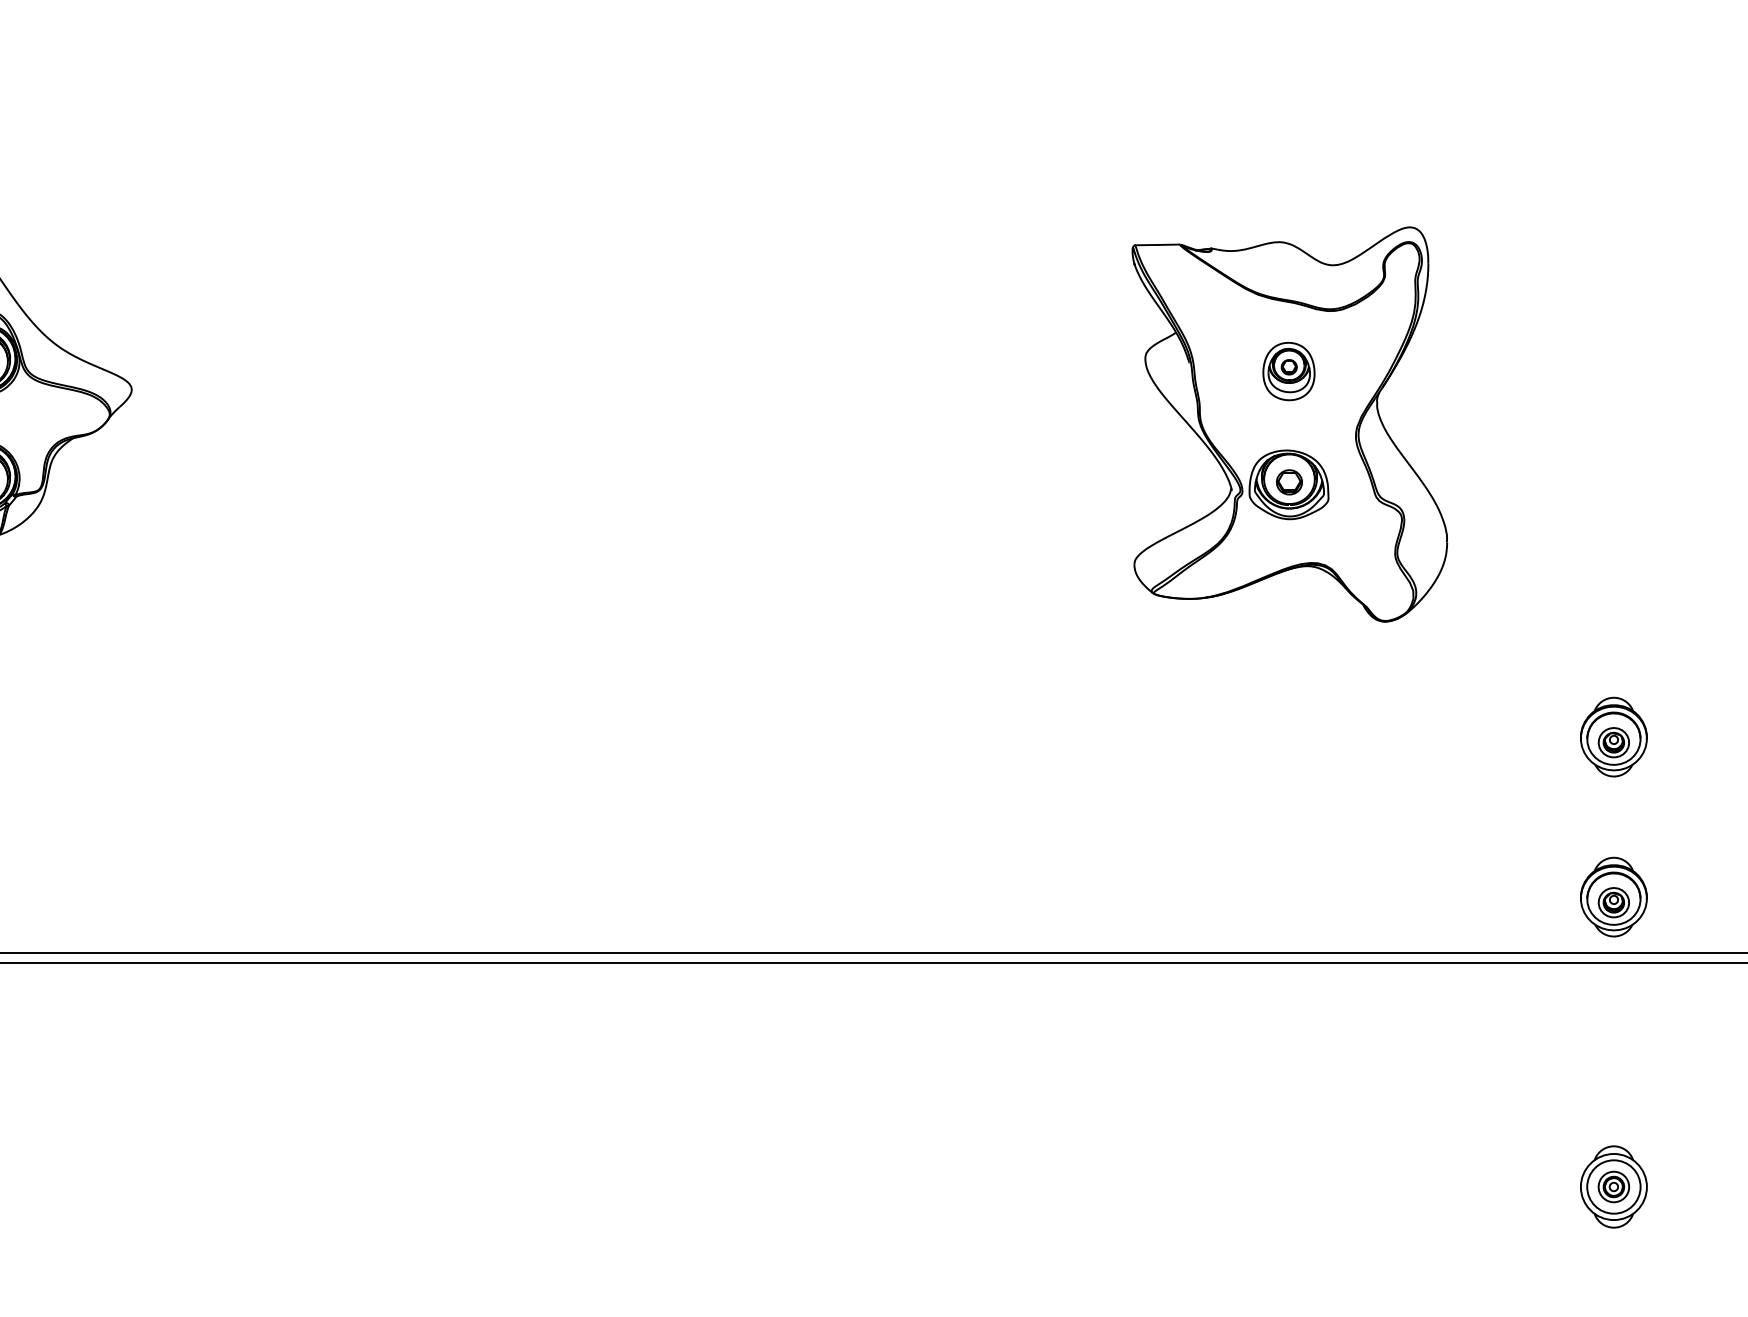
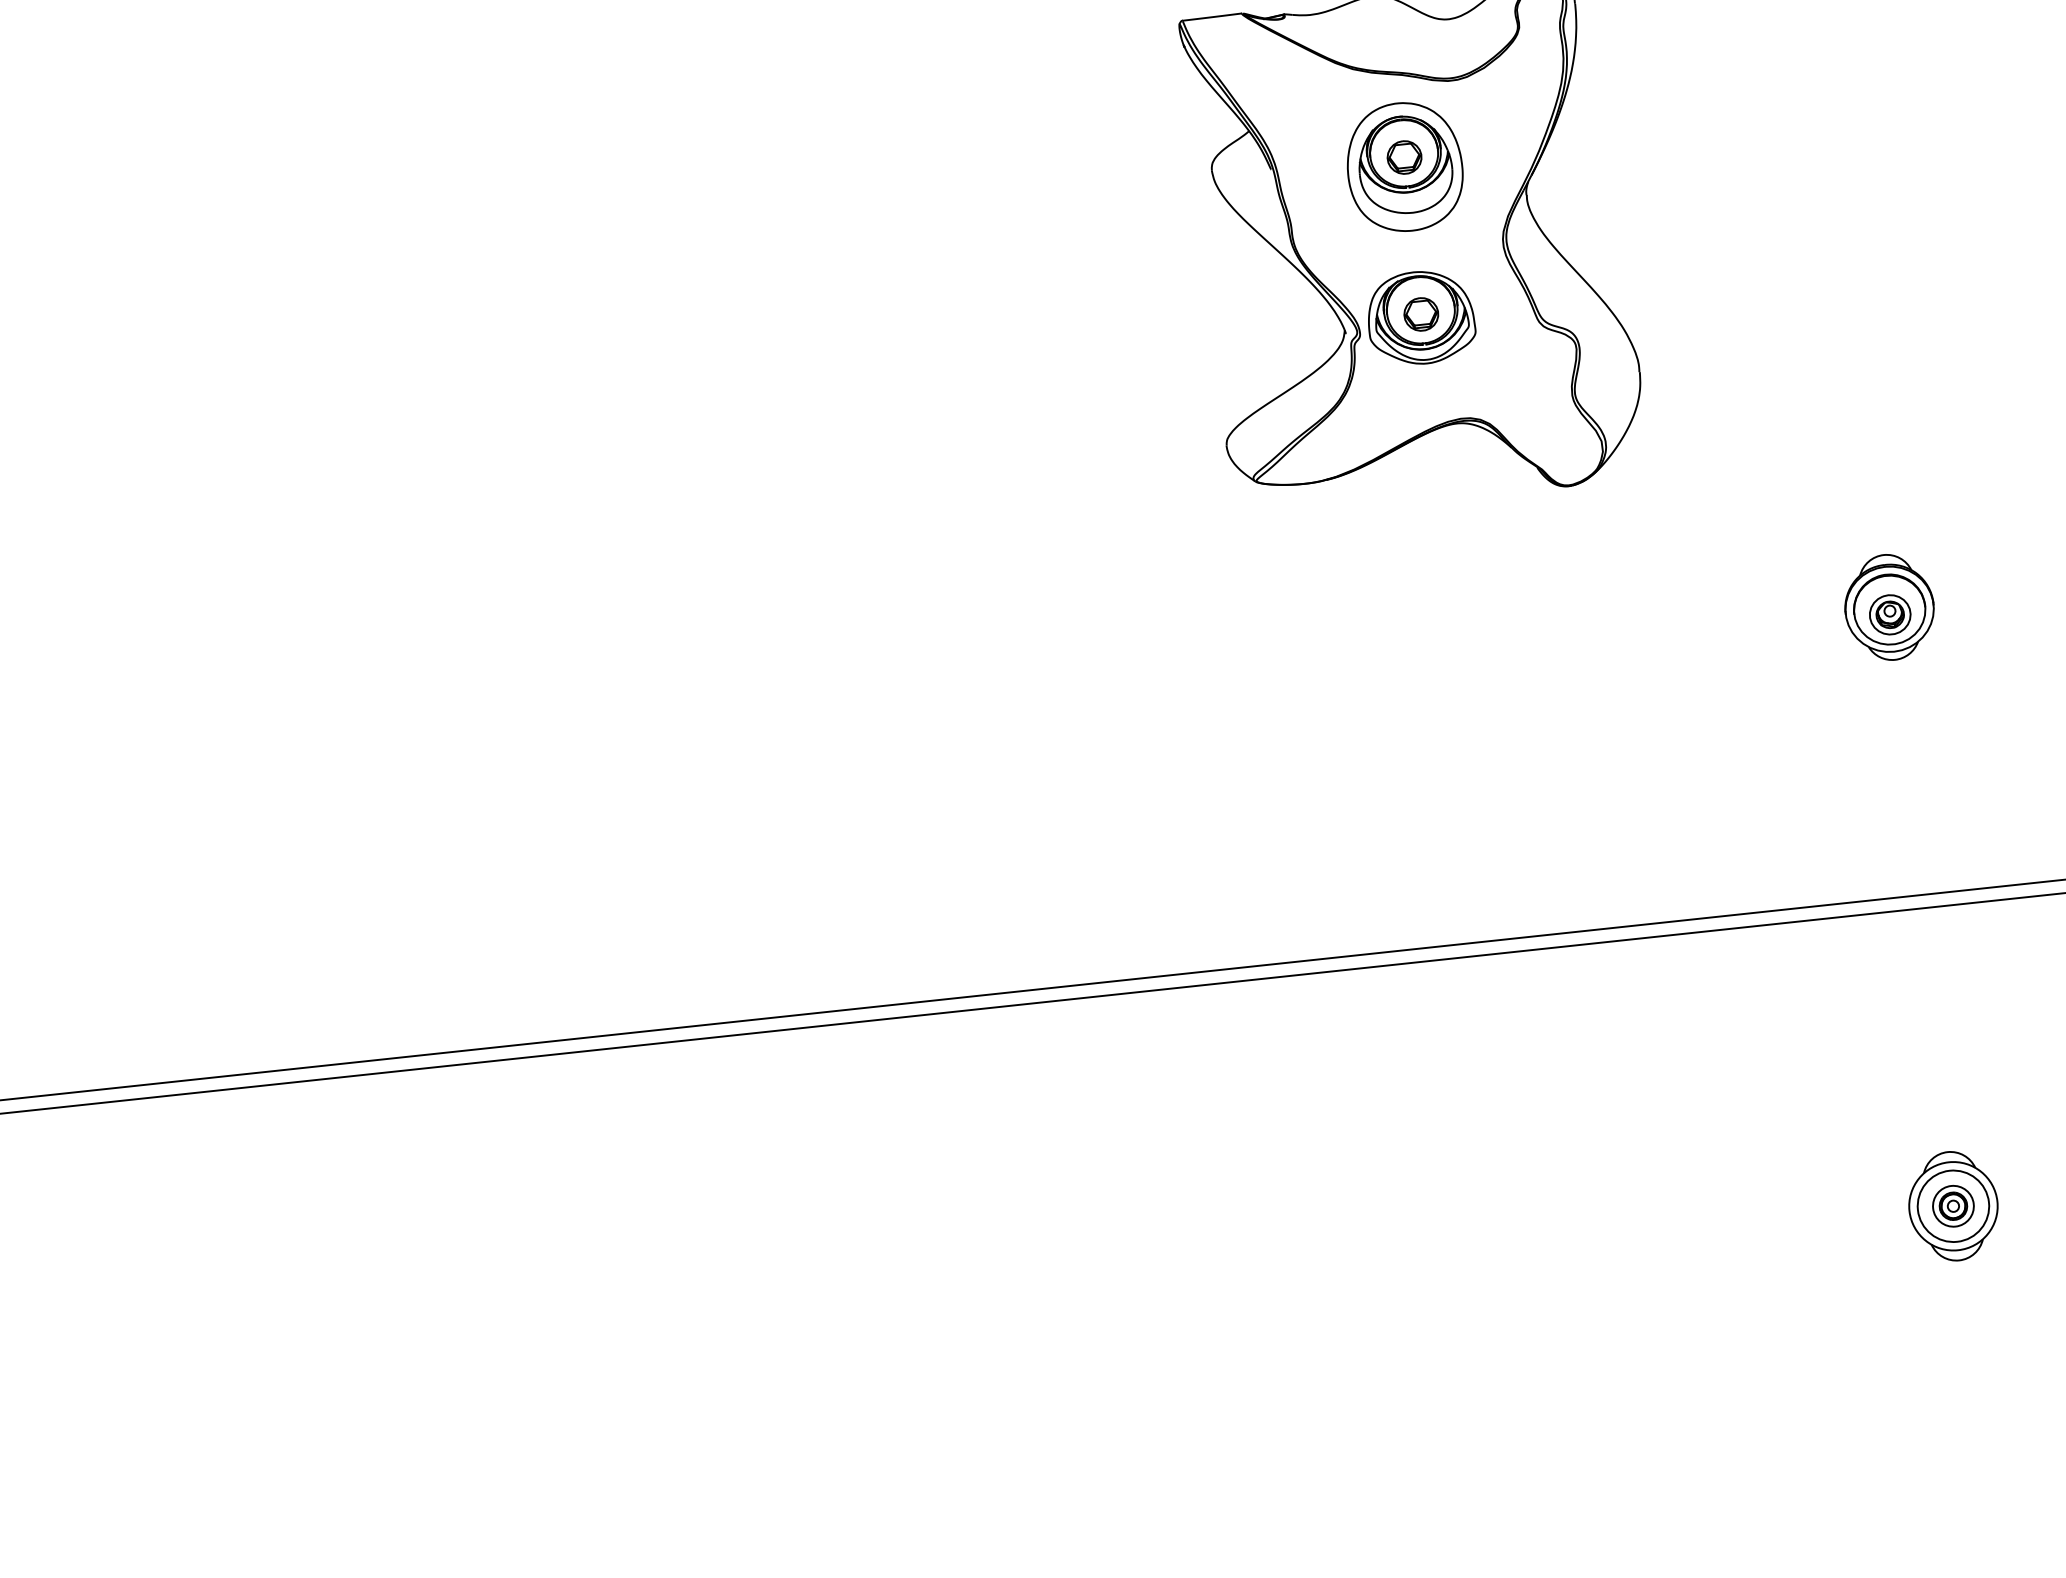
part: (1288, 371) -> (1404, 167), size x1.67
part: (1613, 896) -> (1911, 819), removed

